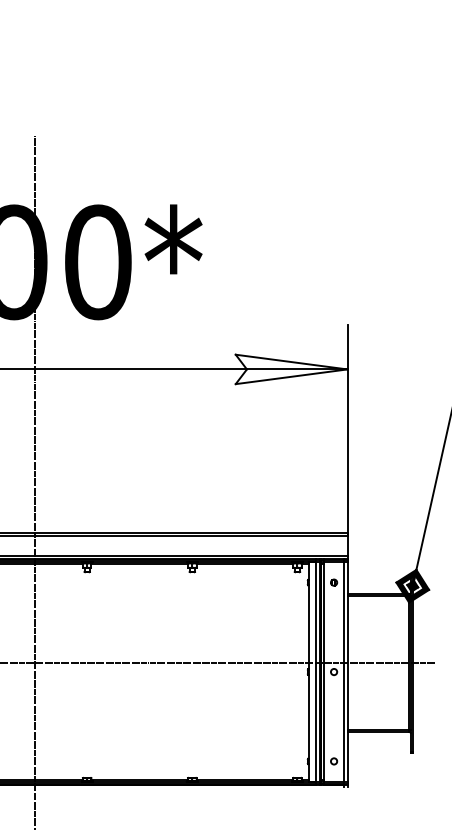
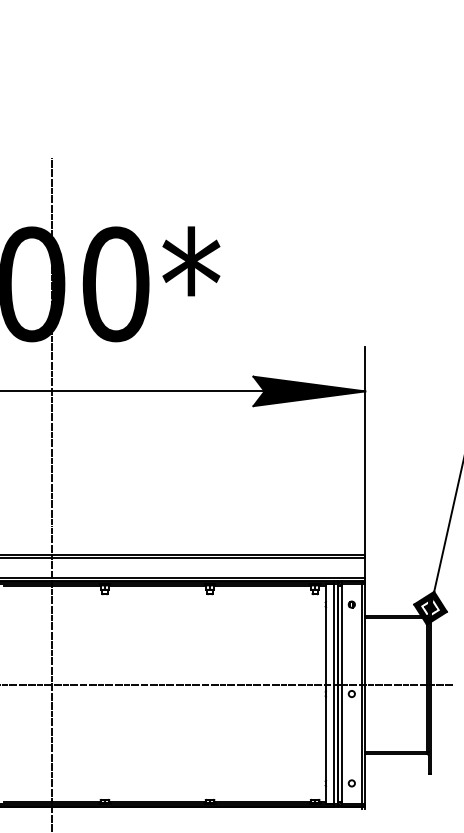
fill: (291, 369) -> (309, 391), added

